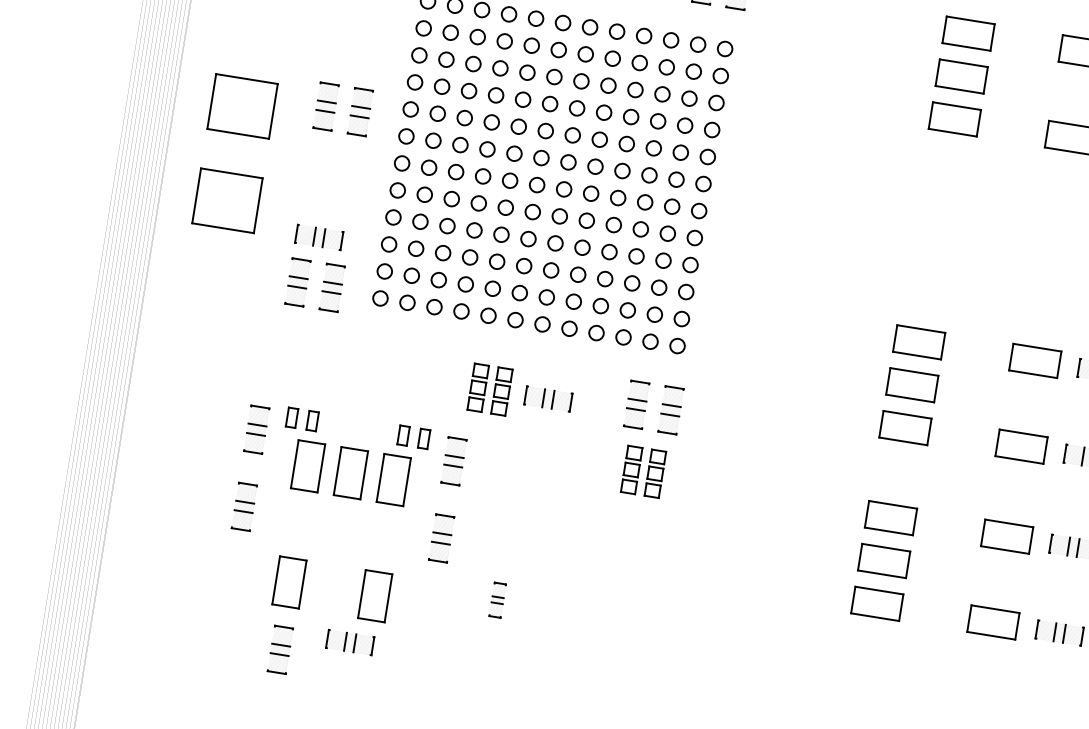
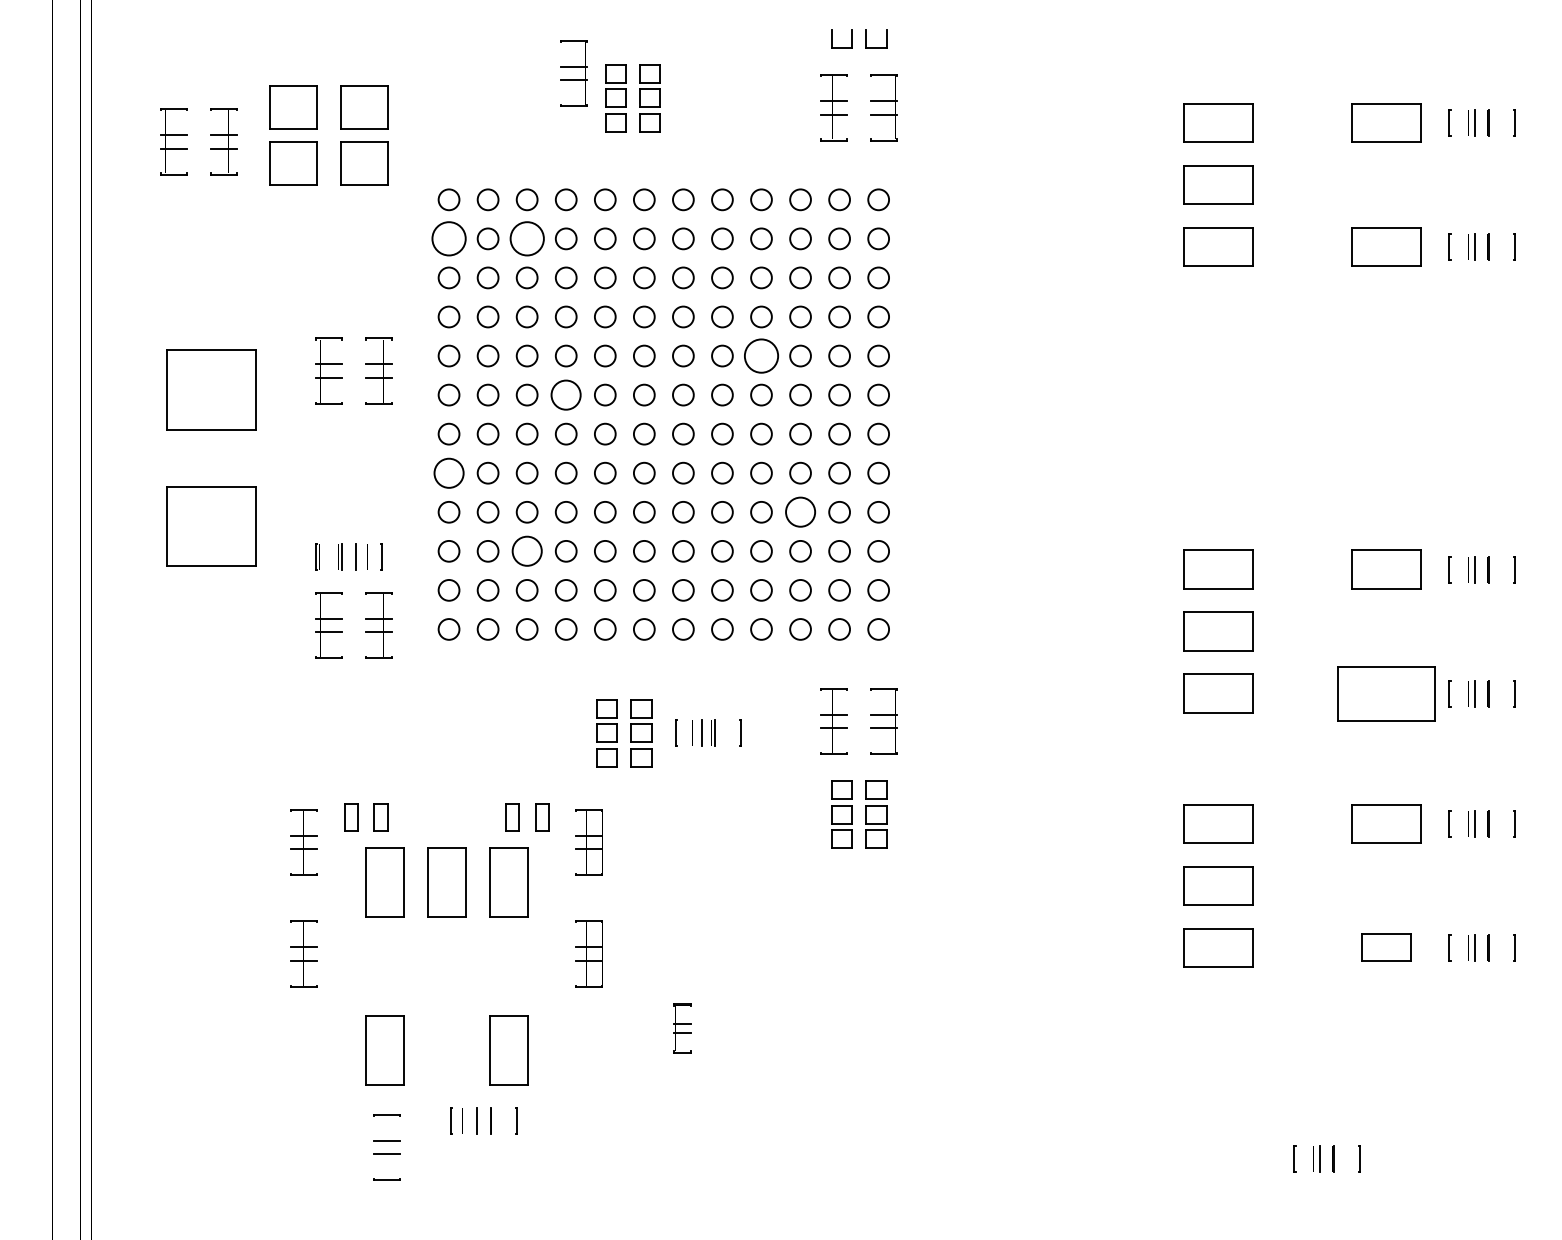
circle: (423, 28) -> (448, 238), size x1.6
circle: (477, 36) -> (526, 238), size x1.6
circle: (626, 143) -> (761, 355), size x1.6
circle: (487, 149) -> (566, 394), size x1.4
circle: (397, 189) -> (448, 472), size x1.4
circle: (442, 253) -> (526, 551), size x1.4
circle: (636, 256) -> (800, 512), size x1.4
part: (1021, 446) -> (1386, 693), size x1.4
part: (993, 622) -> (1386, 947), size x0.7

